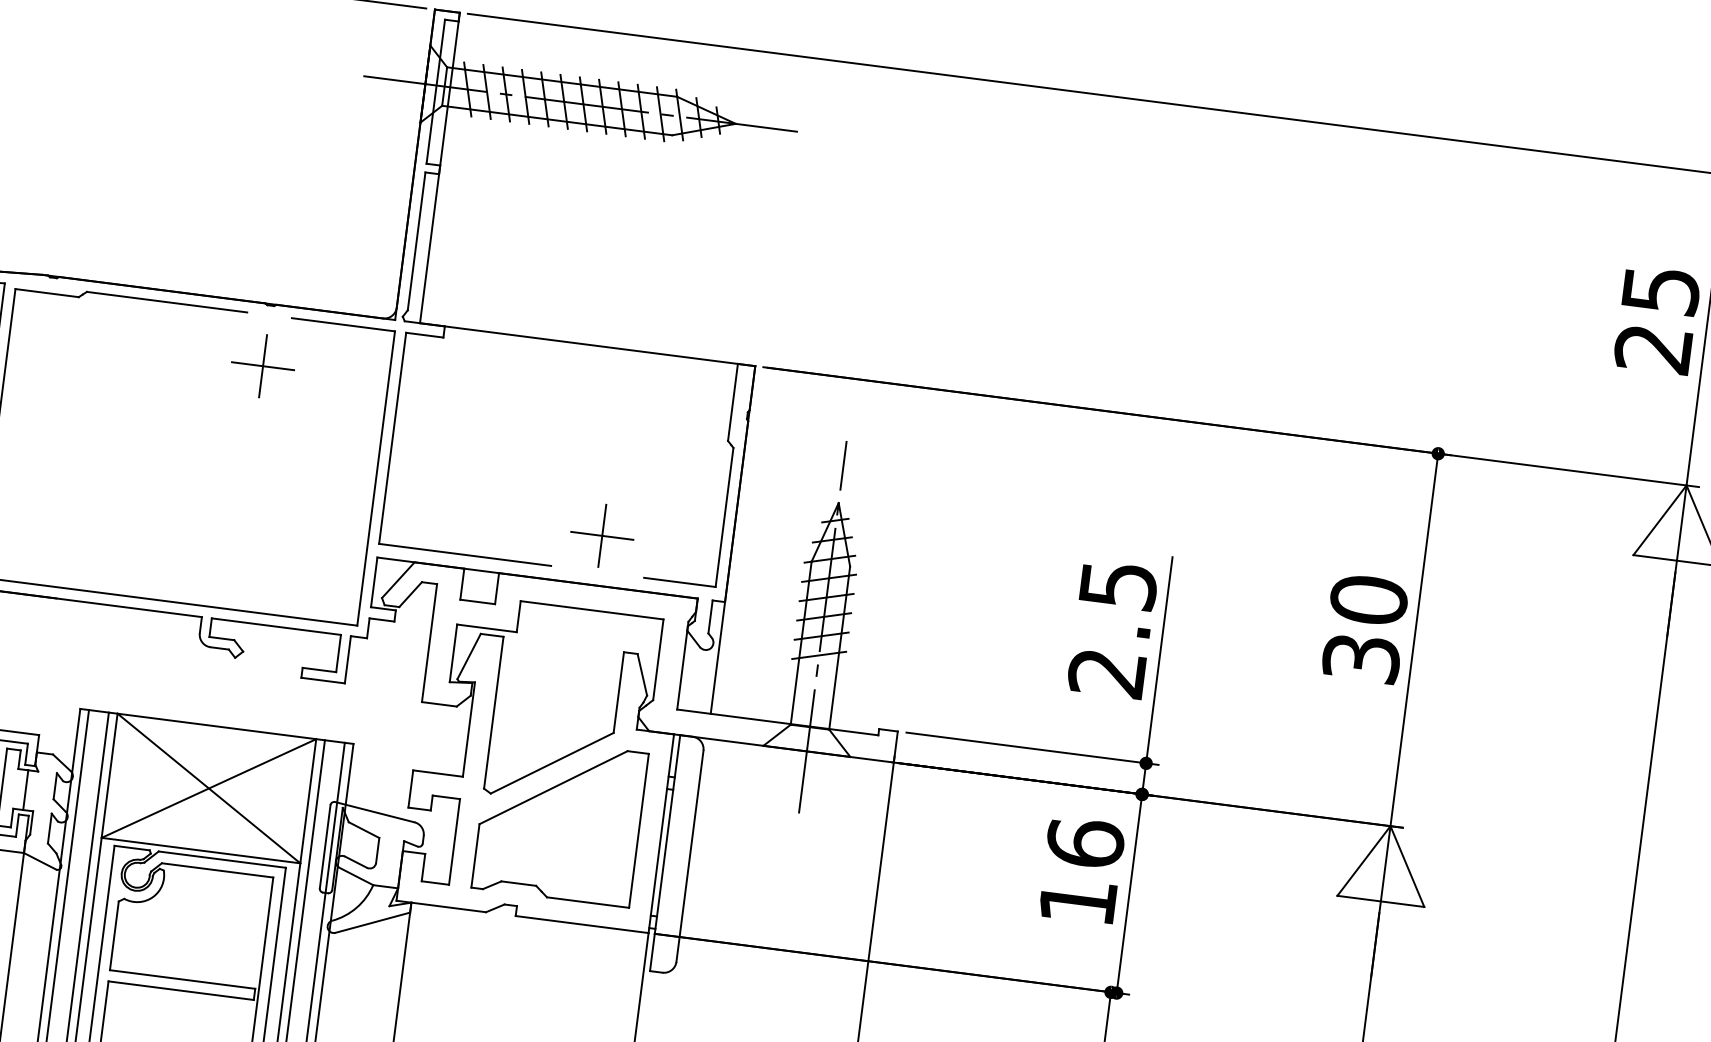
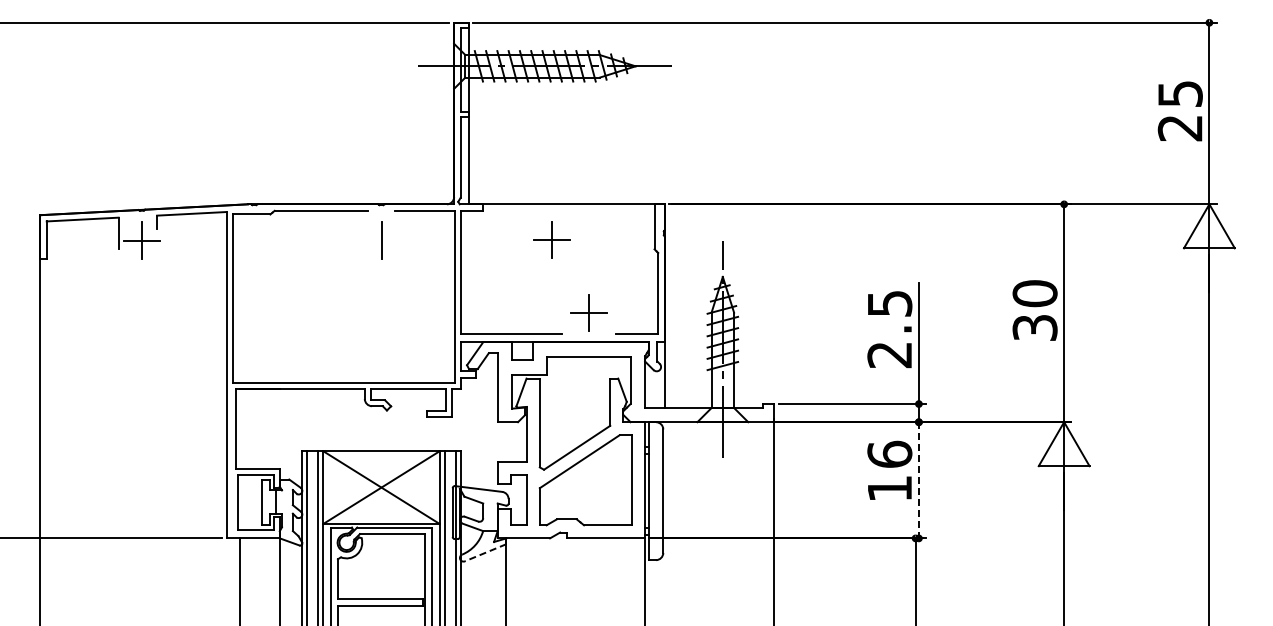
line: (263, 365) -> (381, 240), removed
part: (553, 401) -> (551, 239), added
line: (1128, 893) -> (918, 480), solid -> dashed
line: (372, 922) -> (485, 552), solid -> dashed

